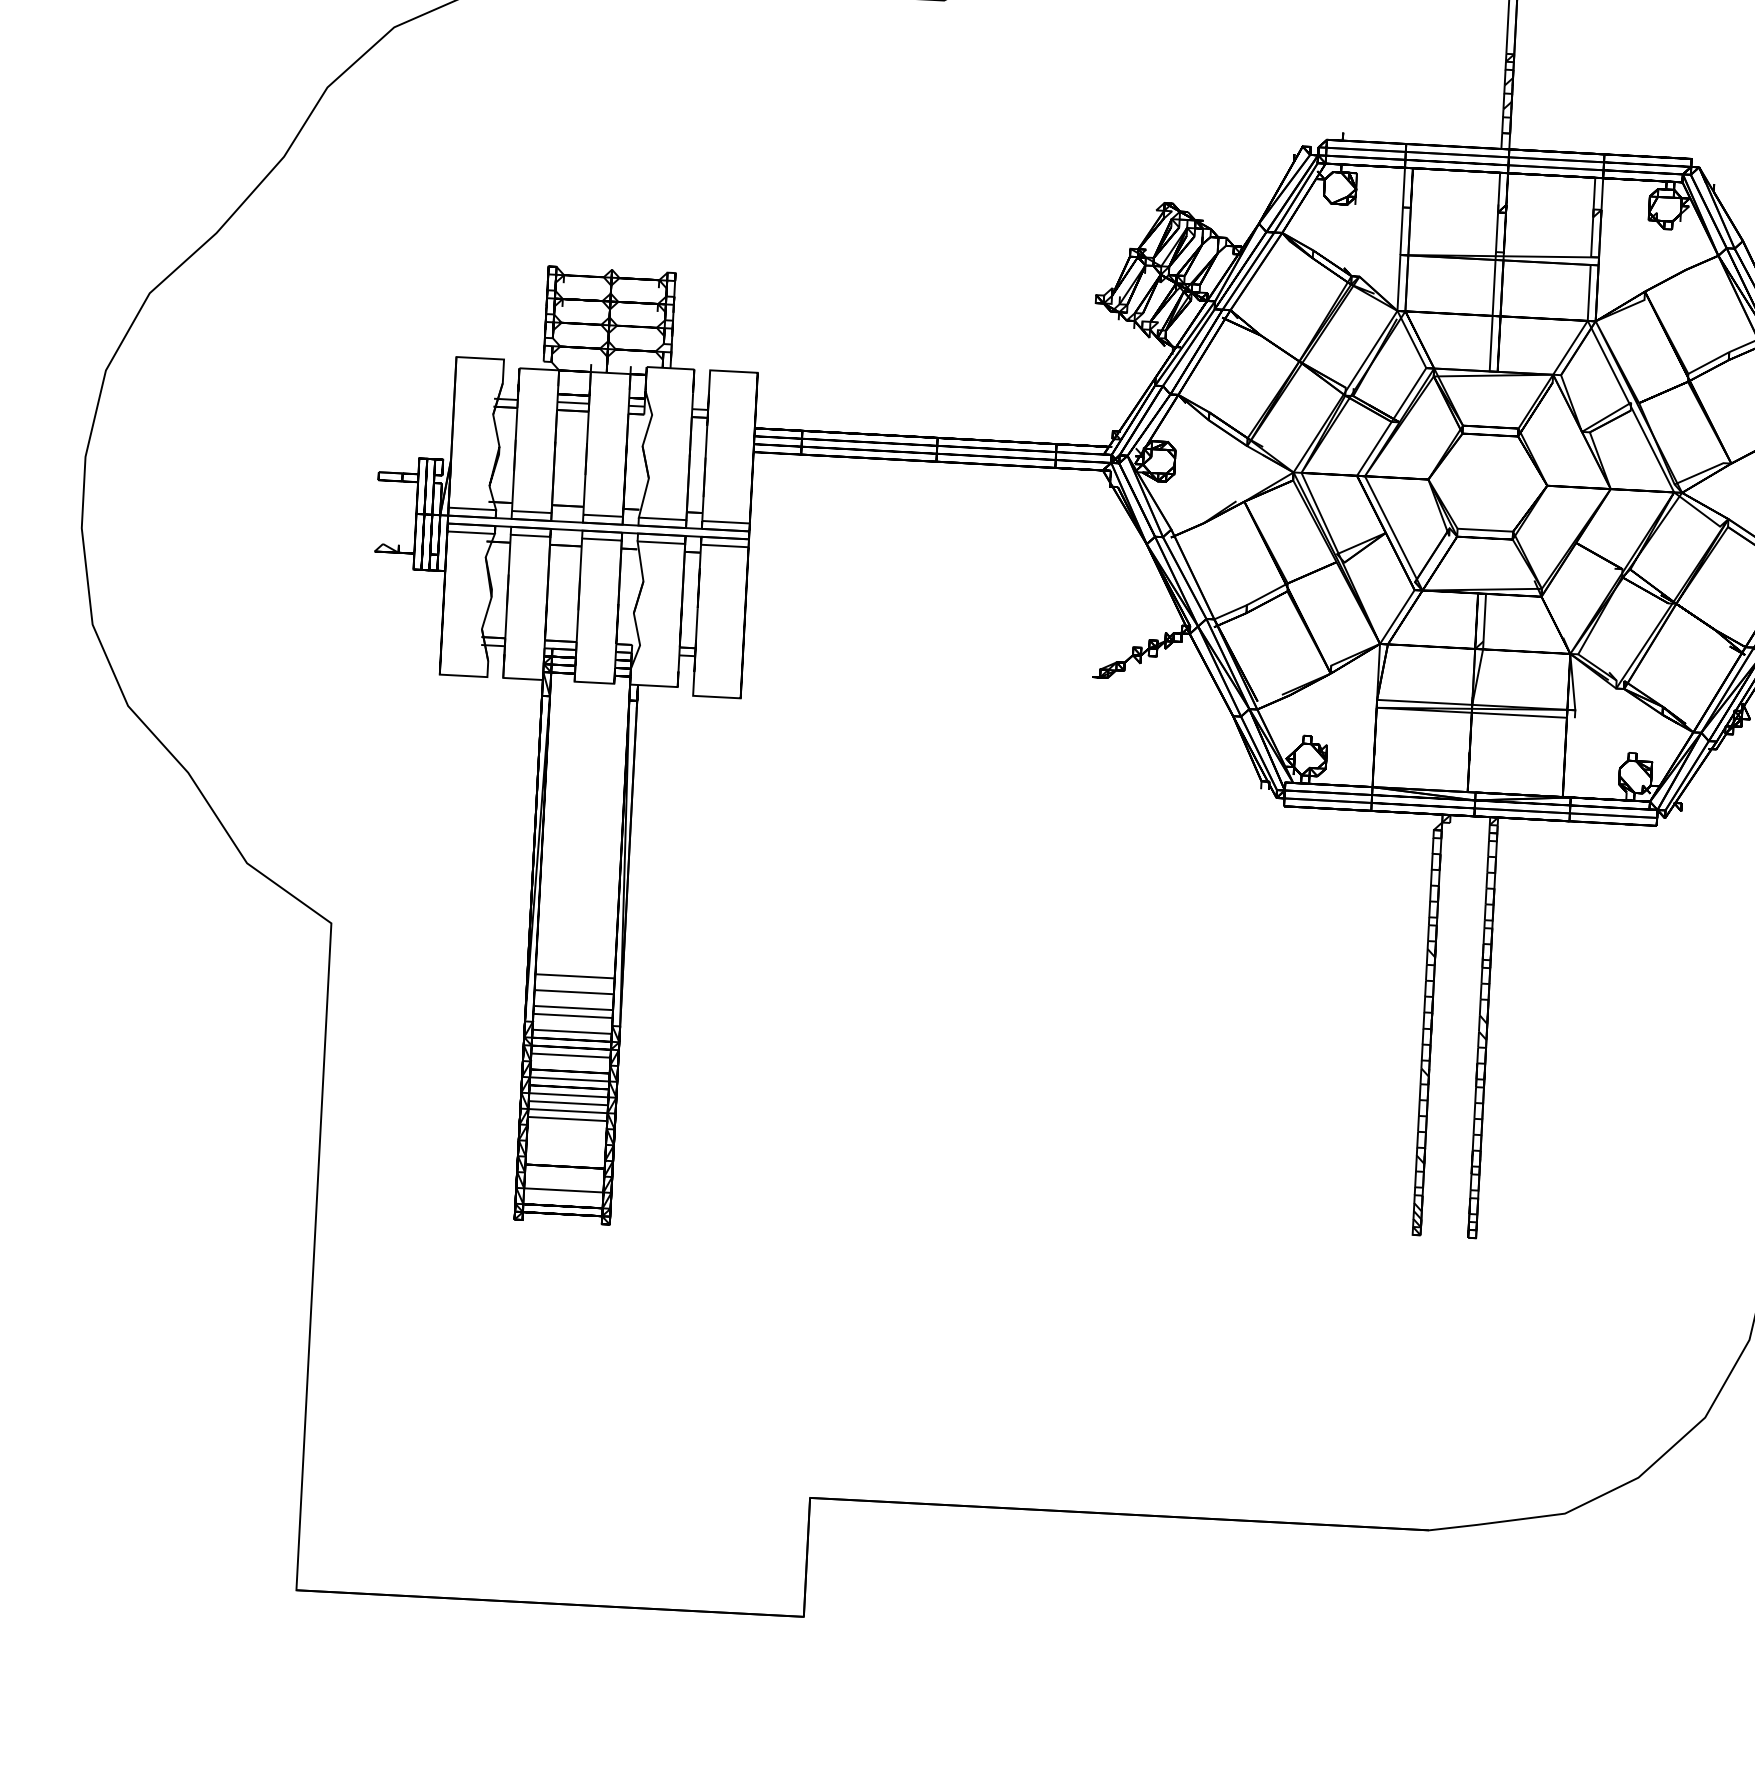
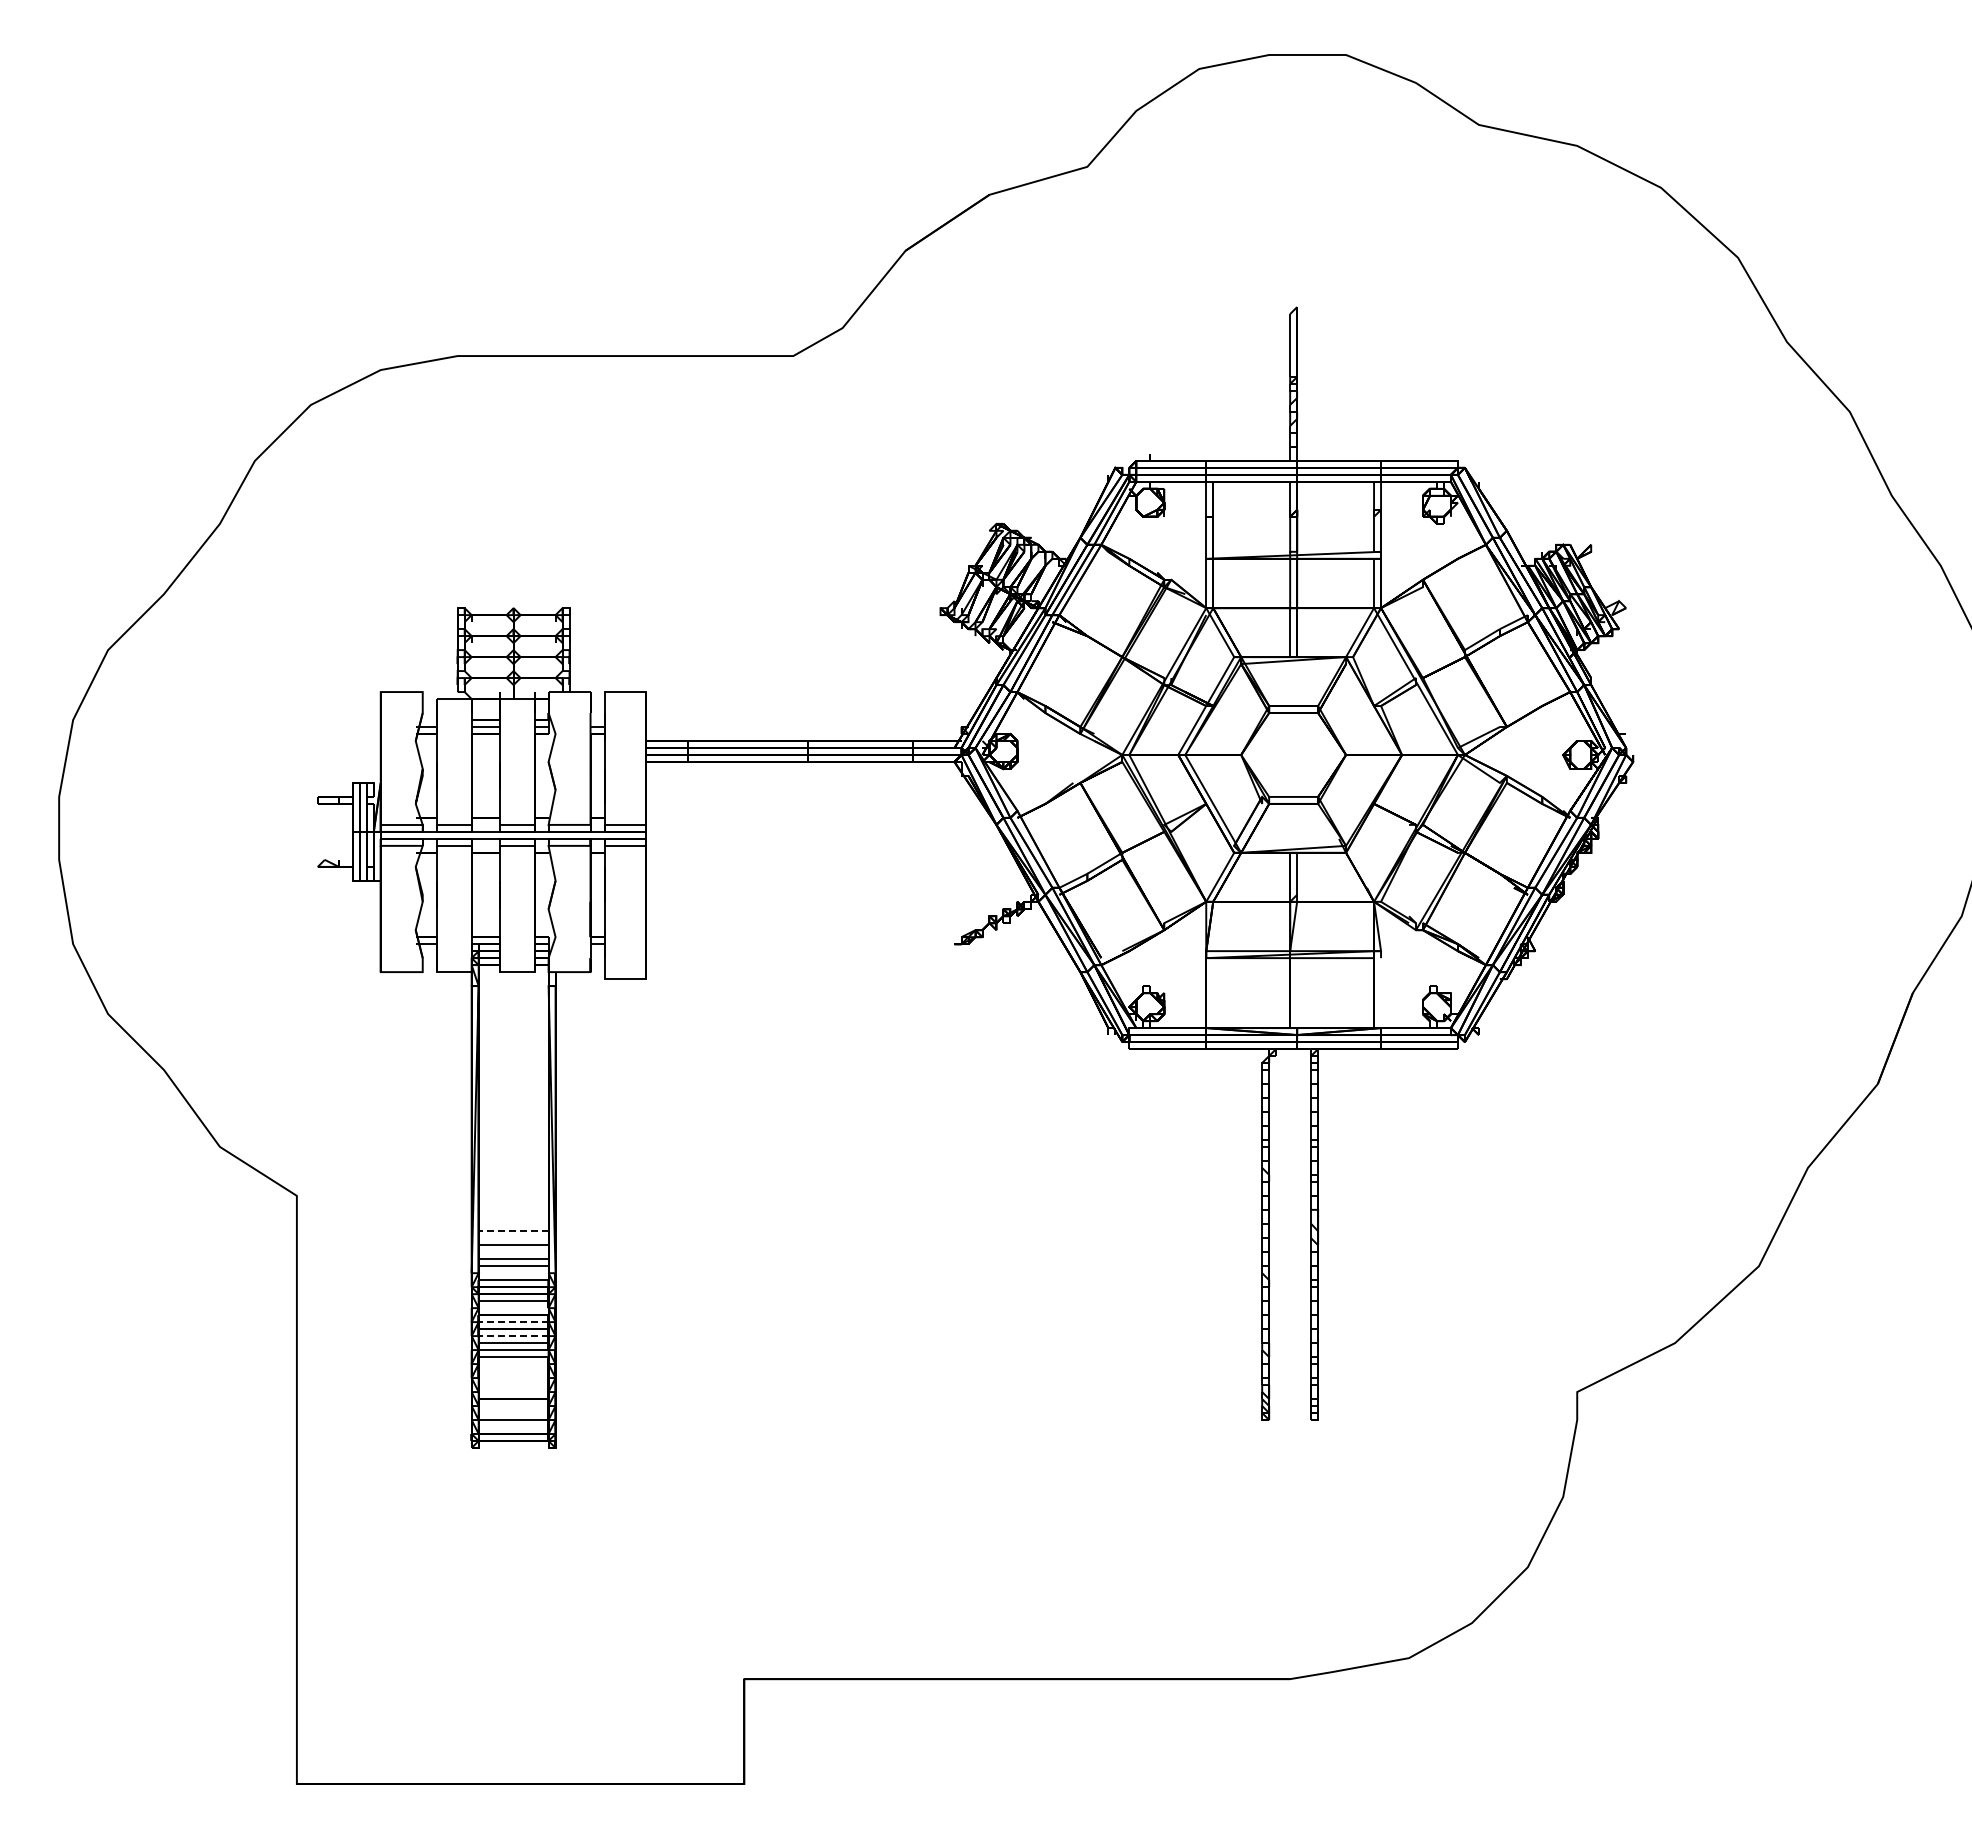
line: (574, 976) -> (513, 1231), solid -> dashed
line: (569, 1079) -> (513, 1322), solid -> dashed
line: (568, 1095) -> (513, 1336), solid -> dashed

